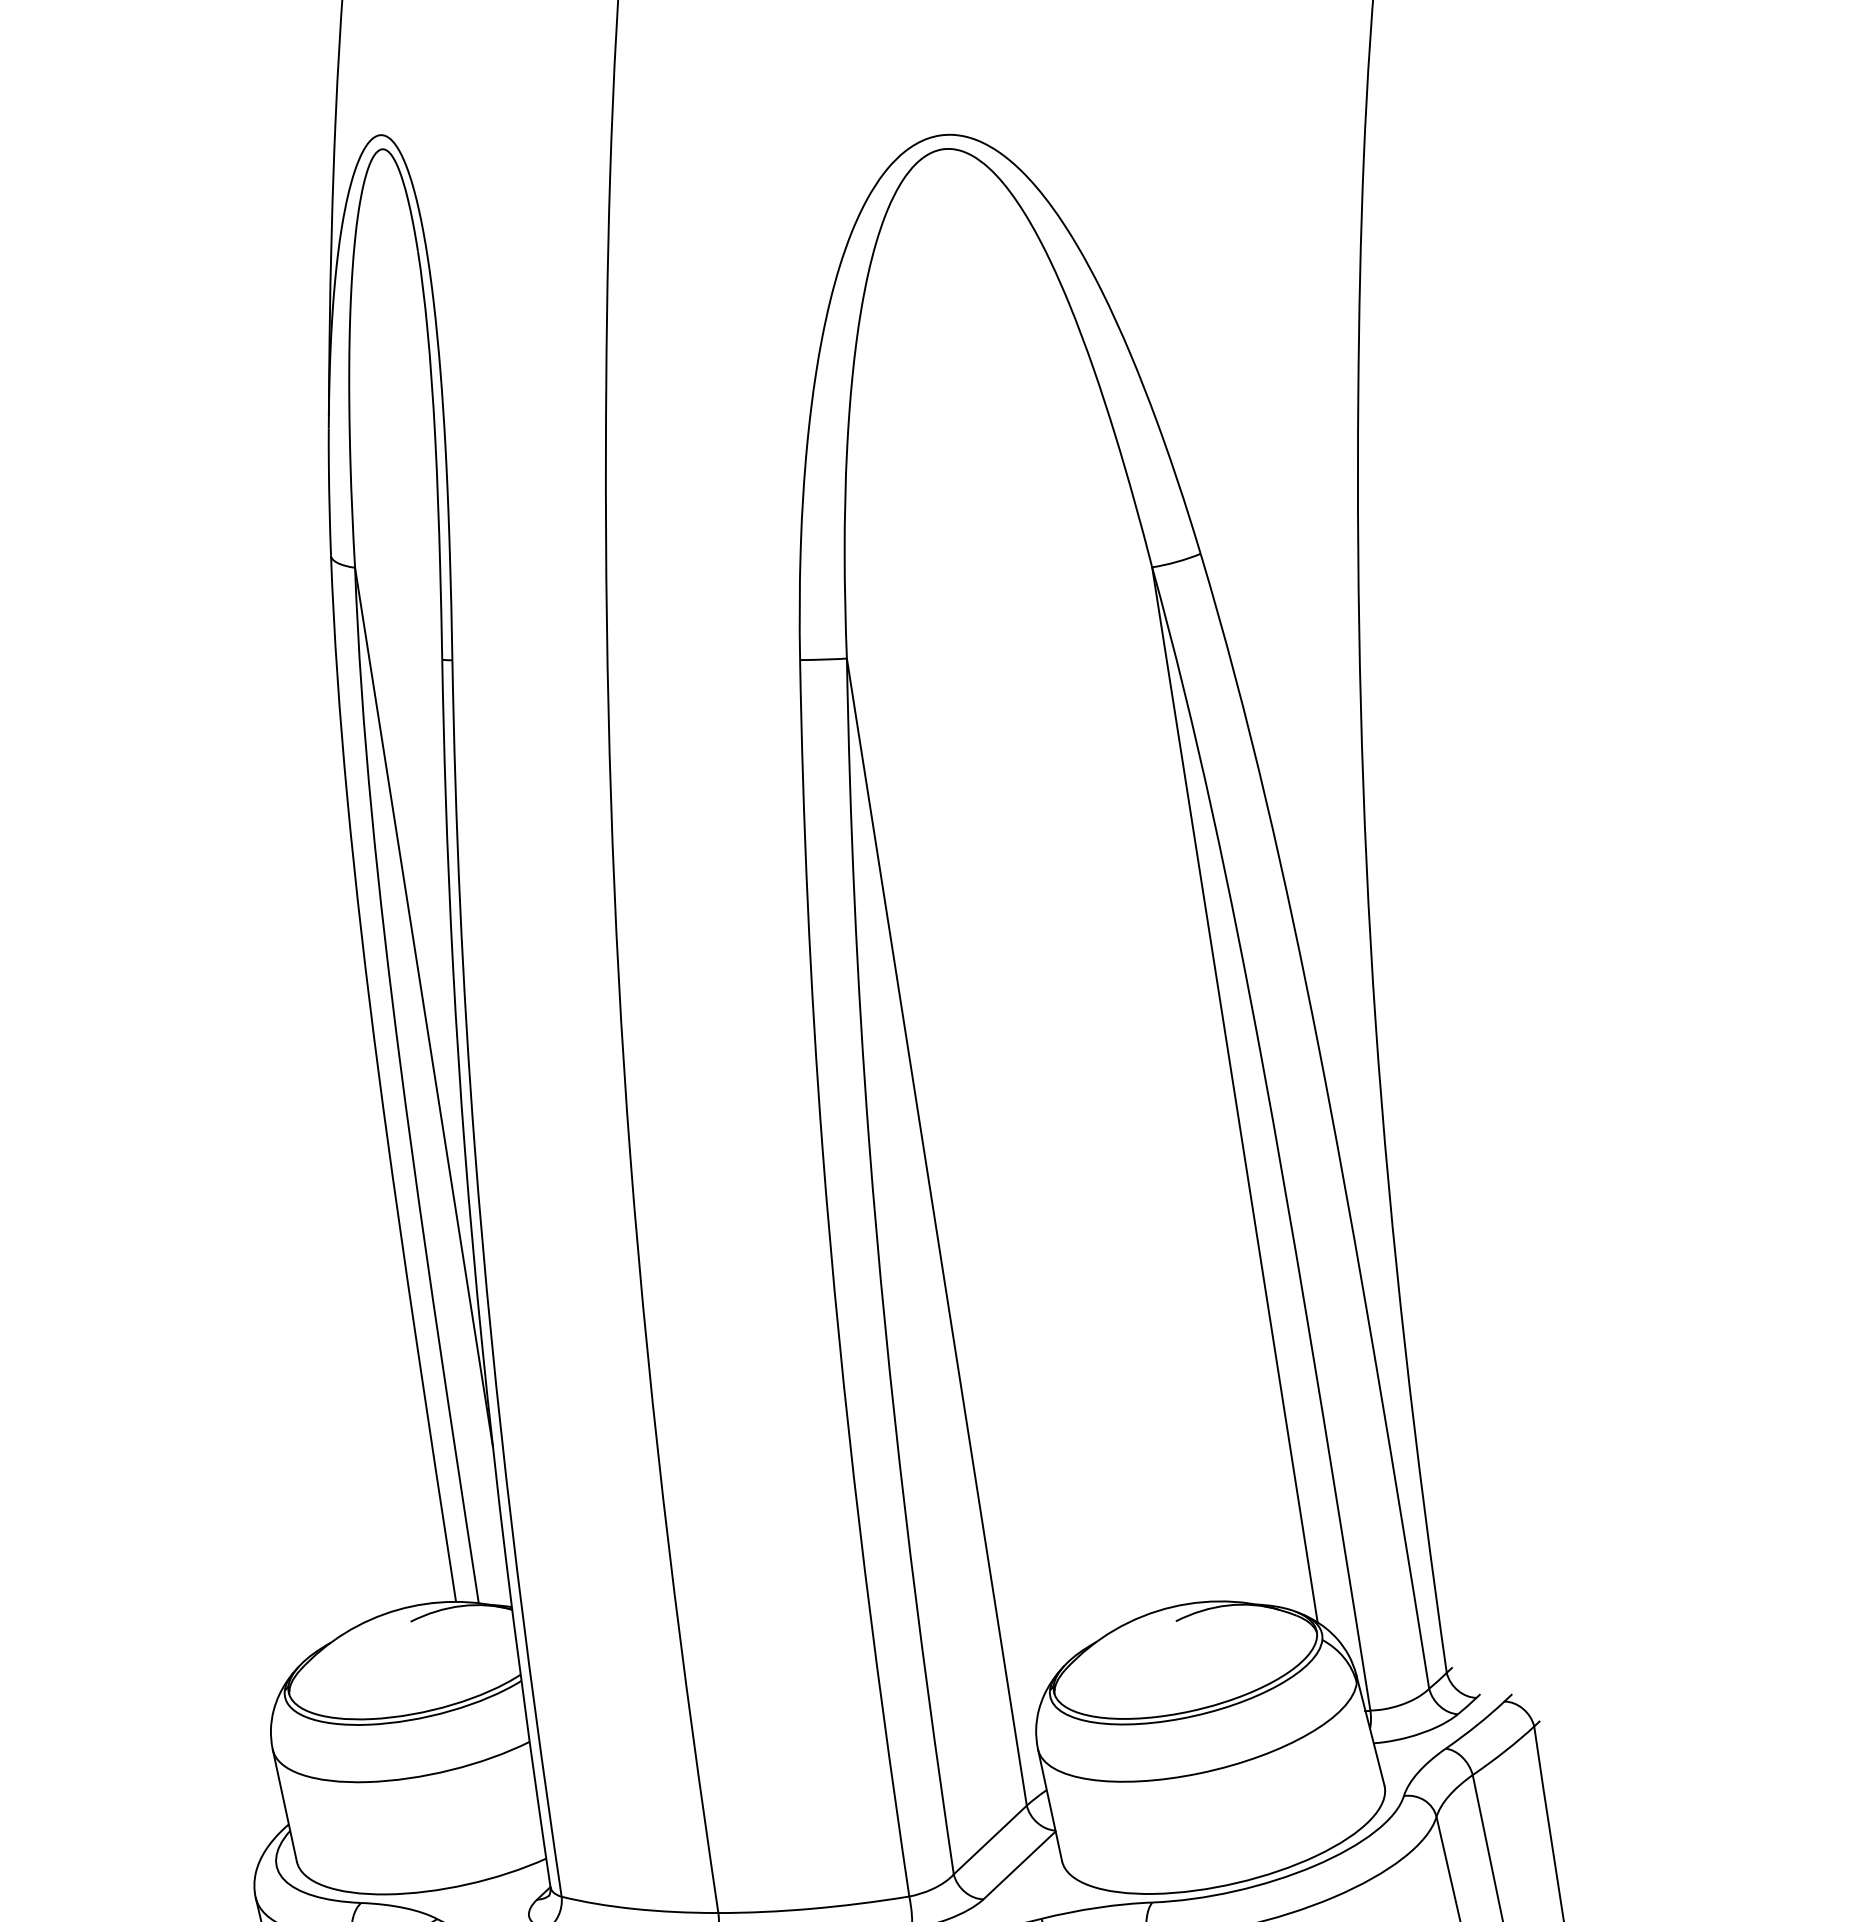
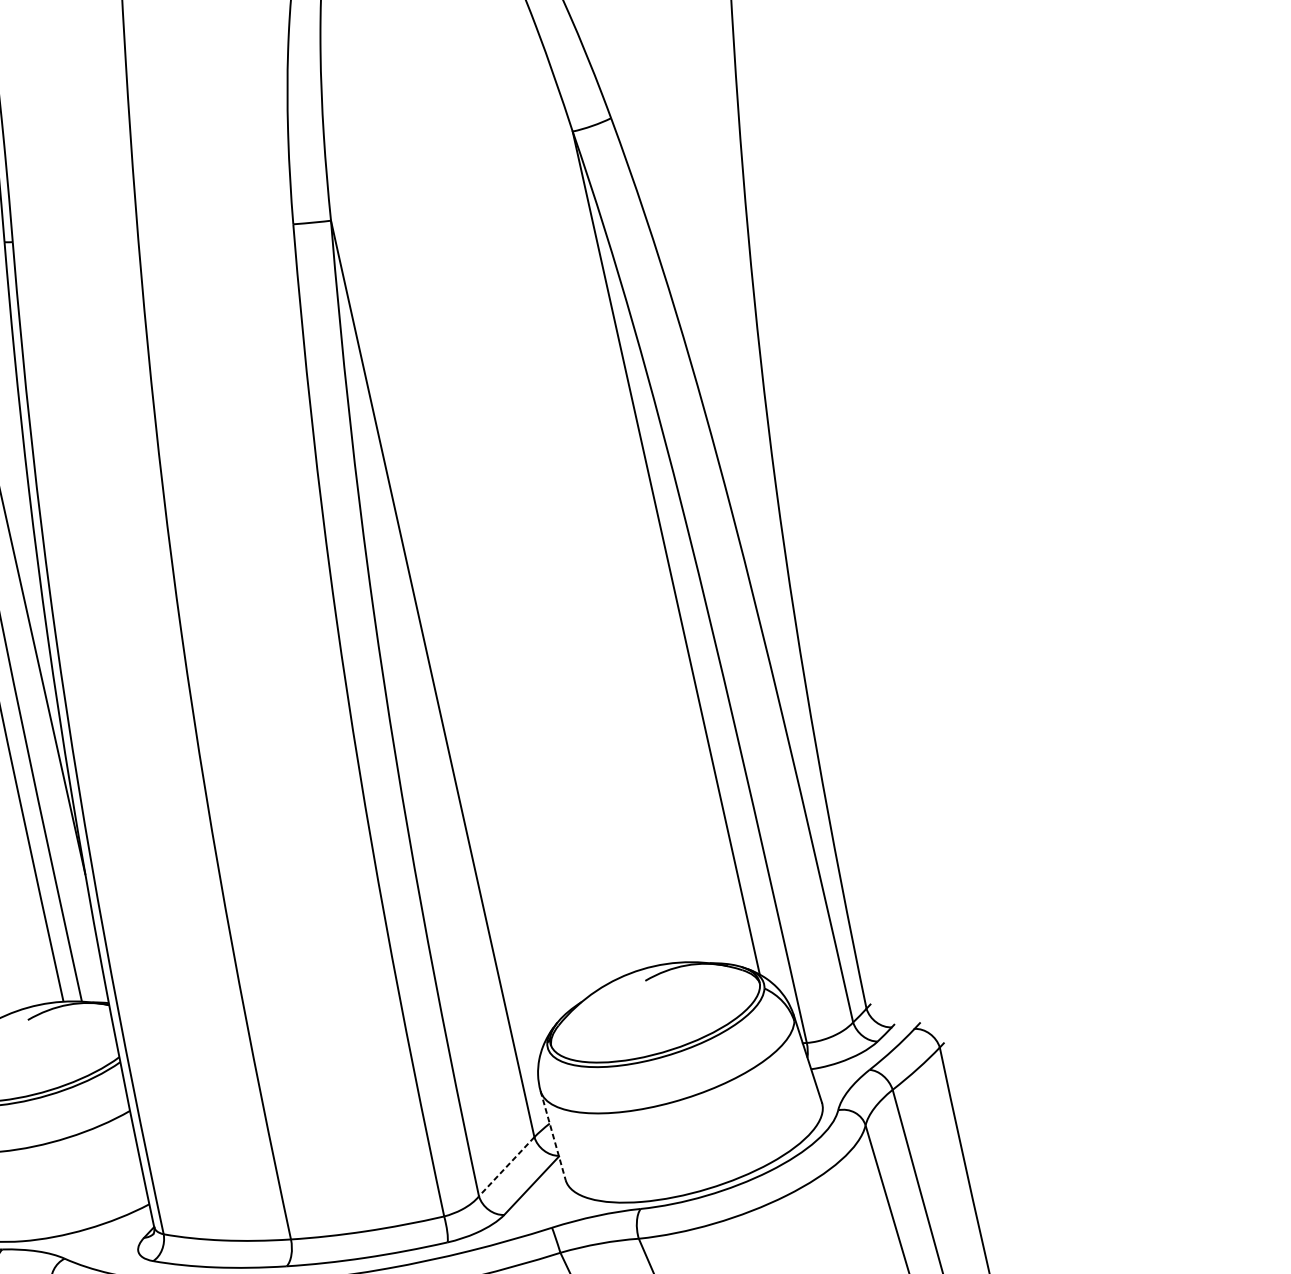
line: (1050, 1805) -> (553, 1135), solid -> dashed
line: (989, 1840) -> (506, 1167), solid -> dashed

